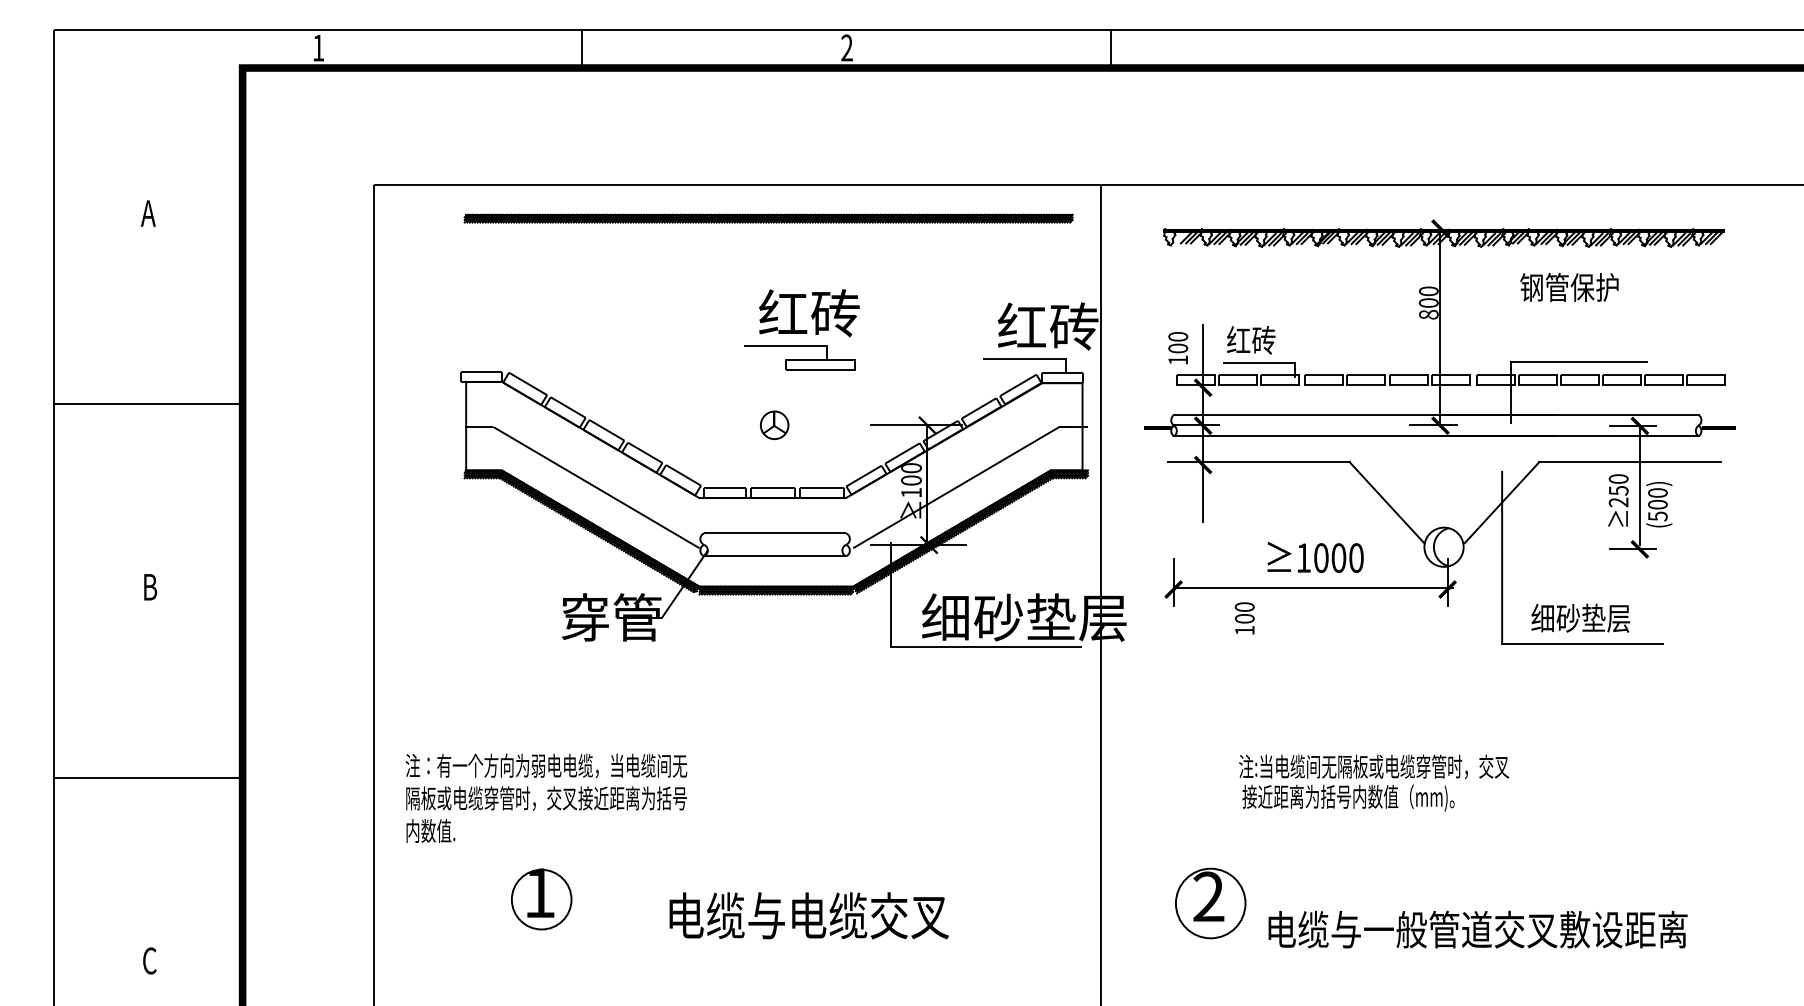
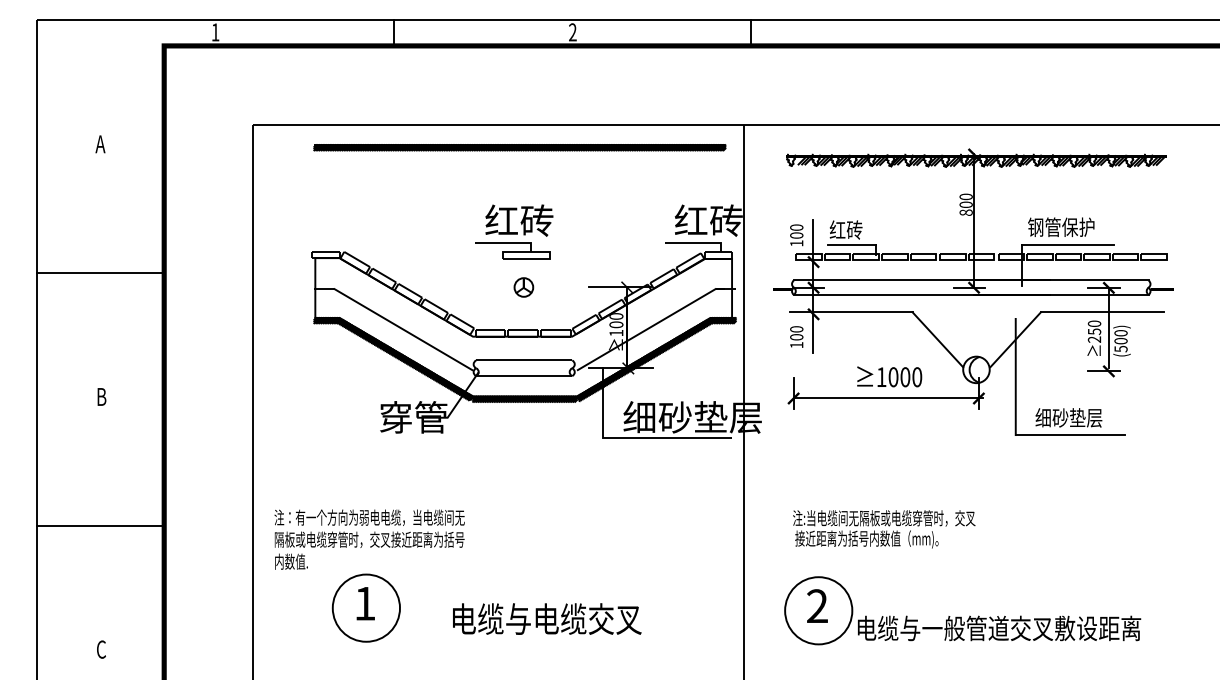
text: (1569, 286) -> (1061, 226), moved
part: (802, 329) -> (514, 231), moved
text: (1244, 617) -> (796, 336), moved
text: (1374, 783) -> (884, 529), moved
circle: (541, 898) -> (366, 607), size x1.67
circle: (1210, 903) -> (818, 610), size x1.43

